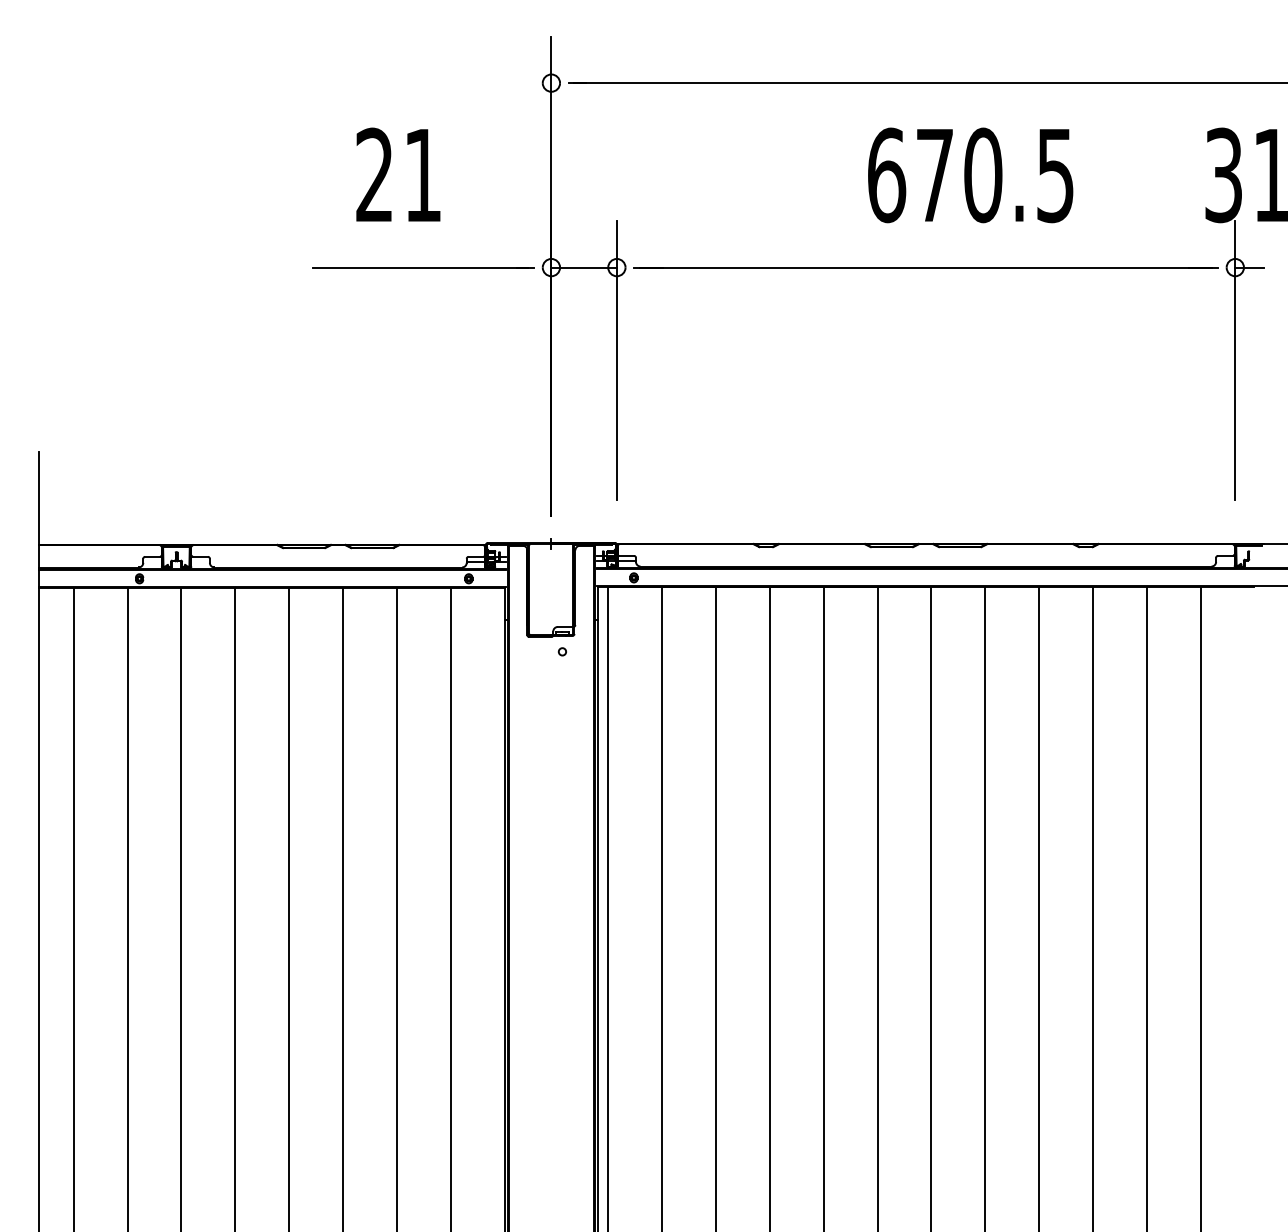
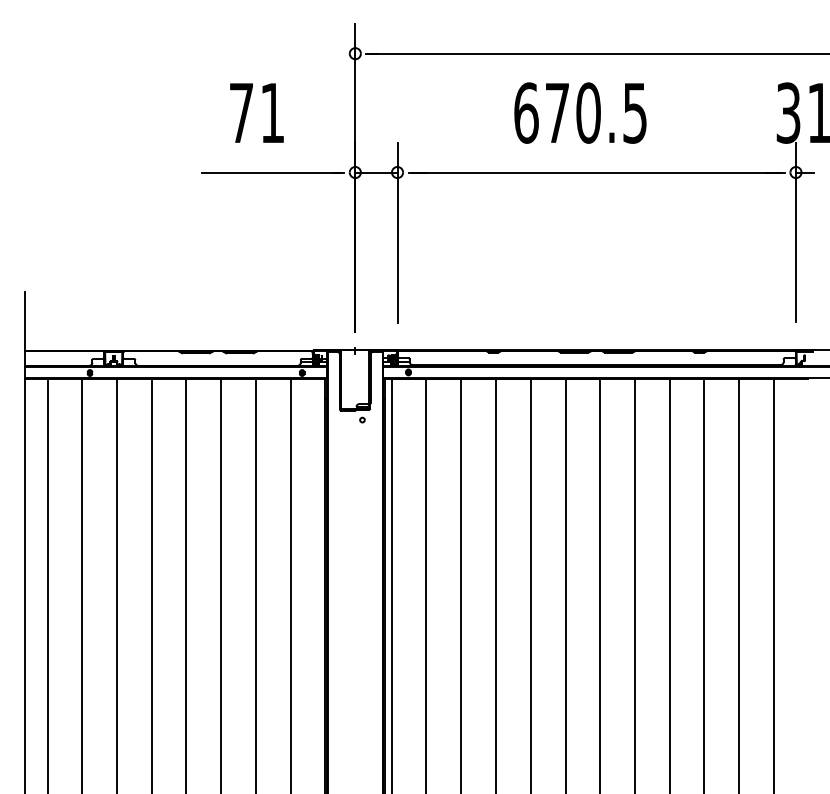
text: (373, 174) -> (240, 112), 21 -> 71
text: (970, 174) -> (580, 112), moved

